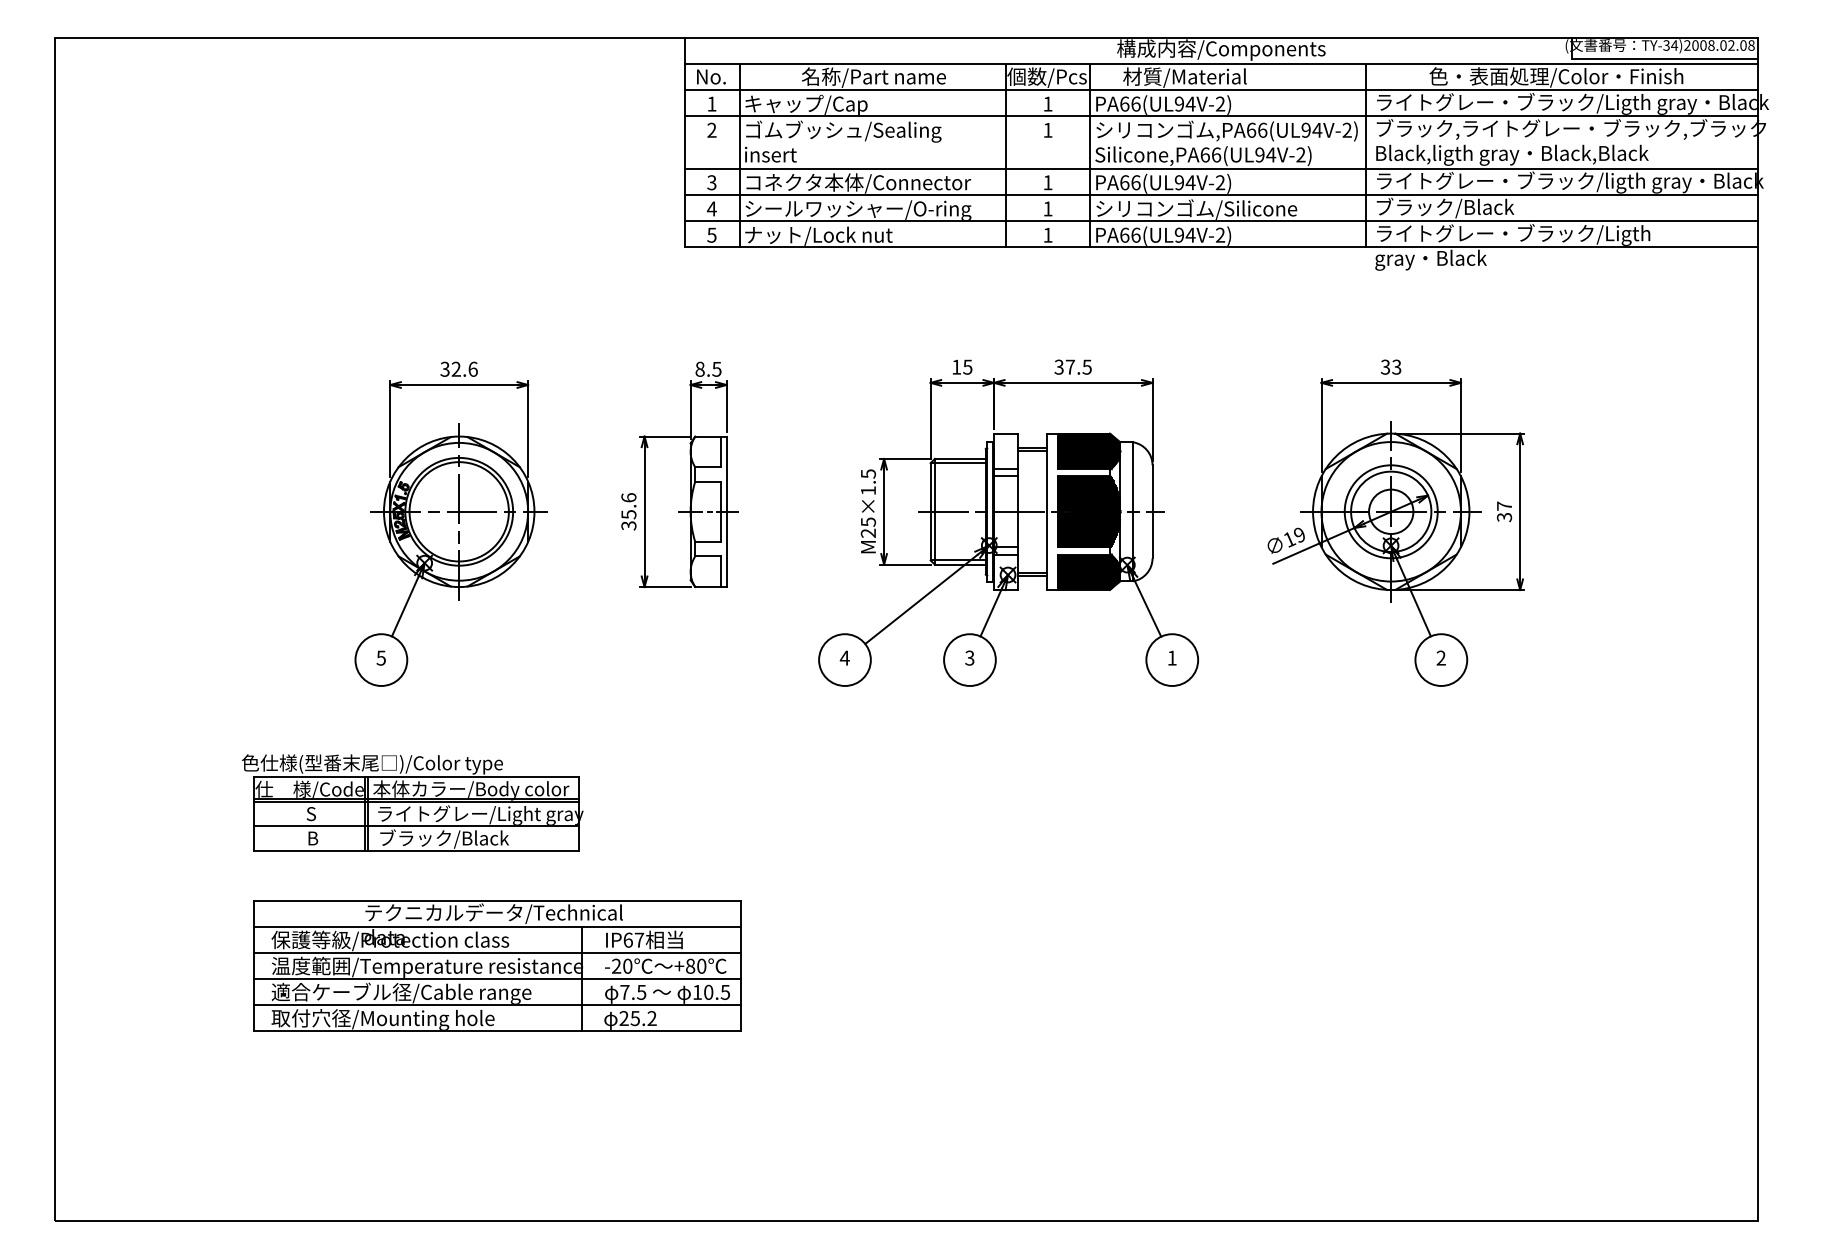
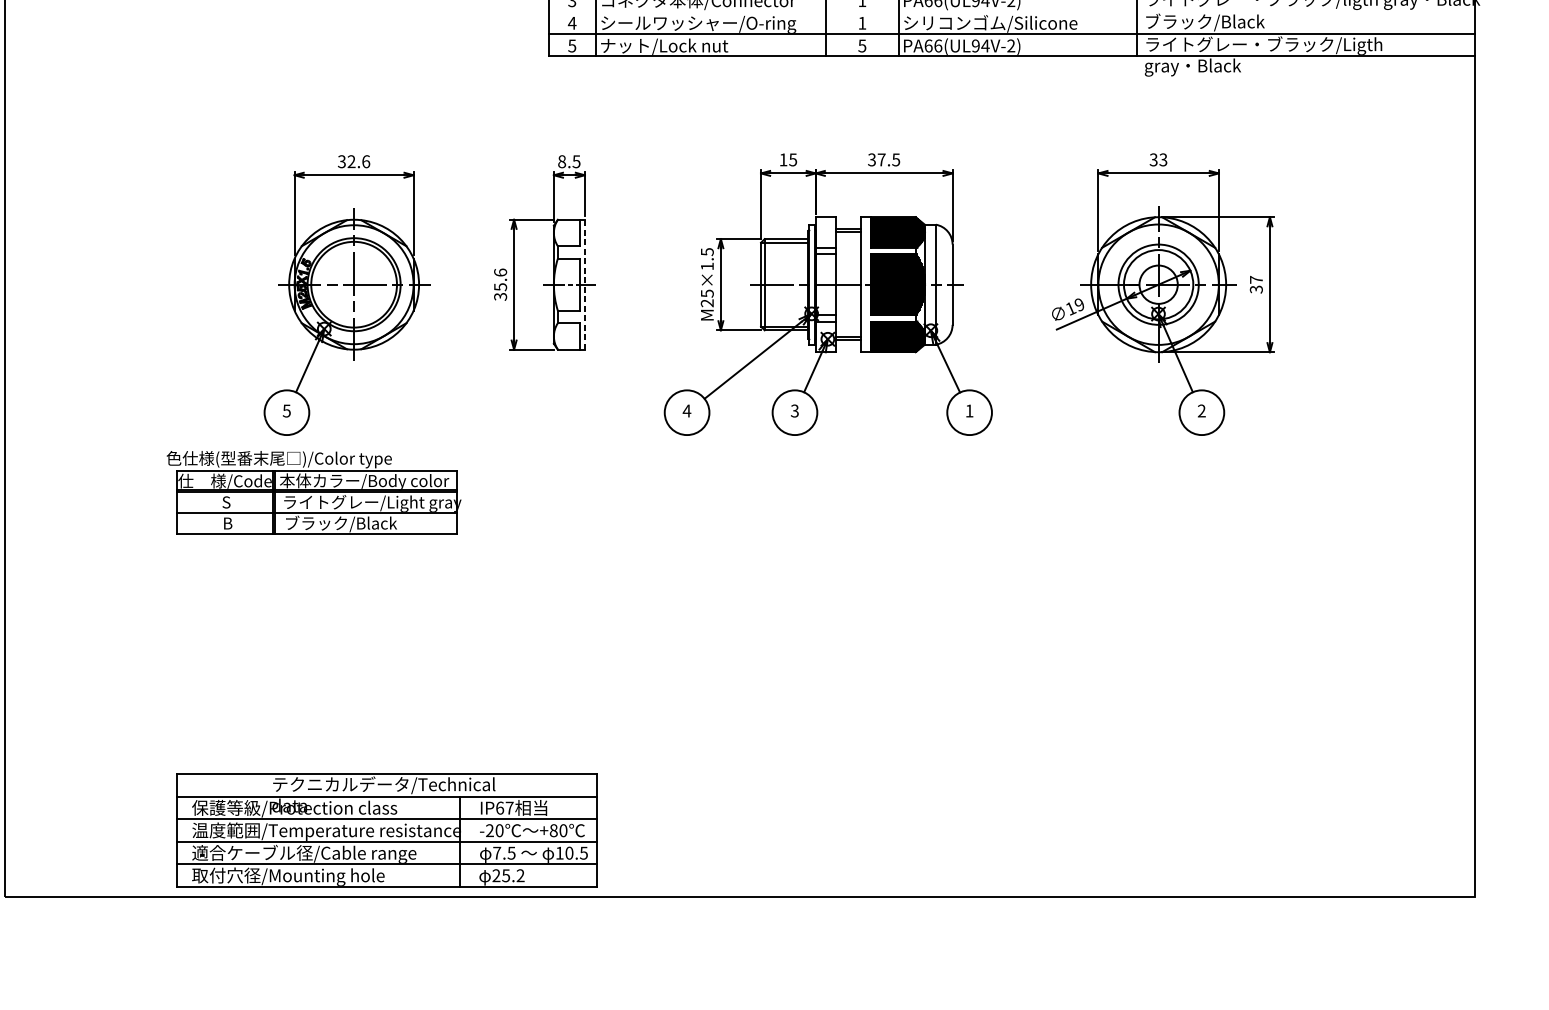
line: (1221, 194) -> (1012, 10), removed
text: (1047, 234) -> (861, 45), 1 -> 5
line: (726, 511) -> (584, 284), solid -> dashed
part: (412, 802) -> (313, 492), moved
part: (497, 965) -> (387, 829), moved

